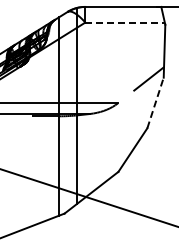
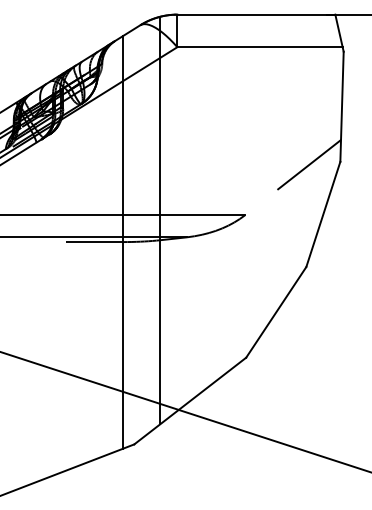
line: (125, 22) -> (260, 47), dashed -> solid
line: (155, 102) -> (323, 213), dashed -> solid

